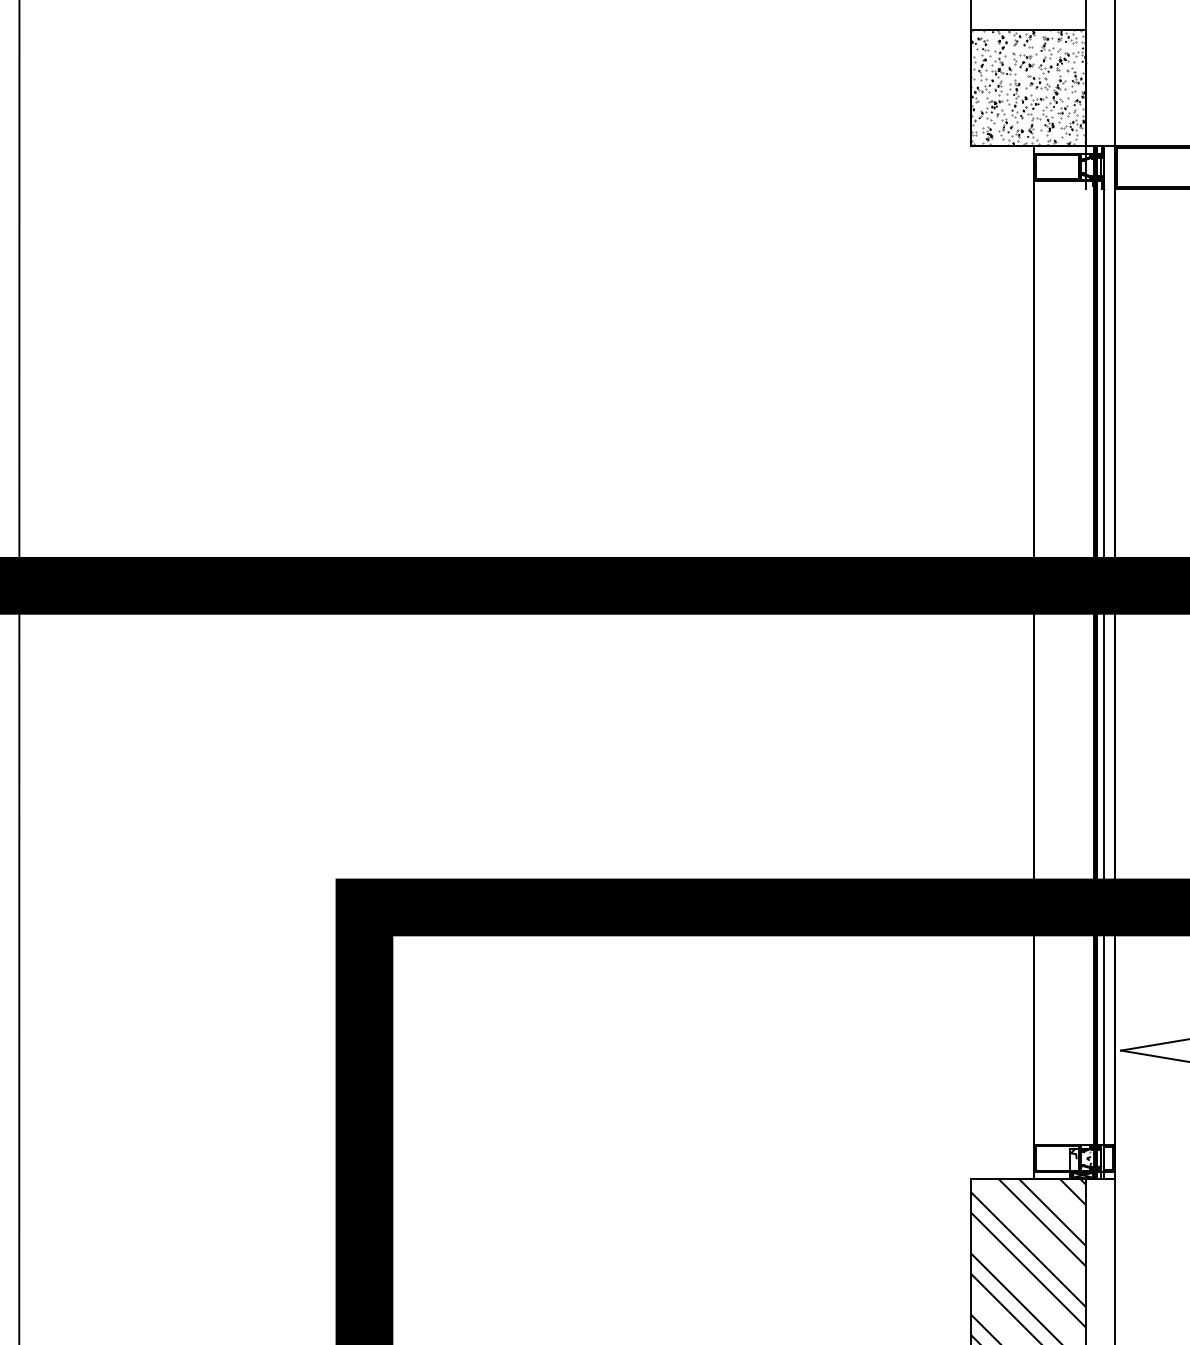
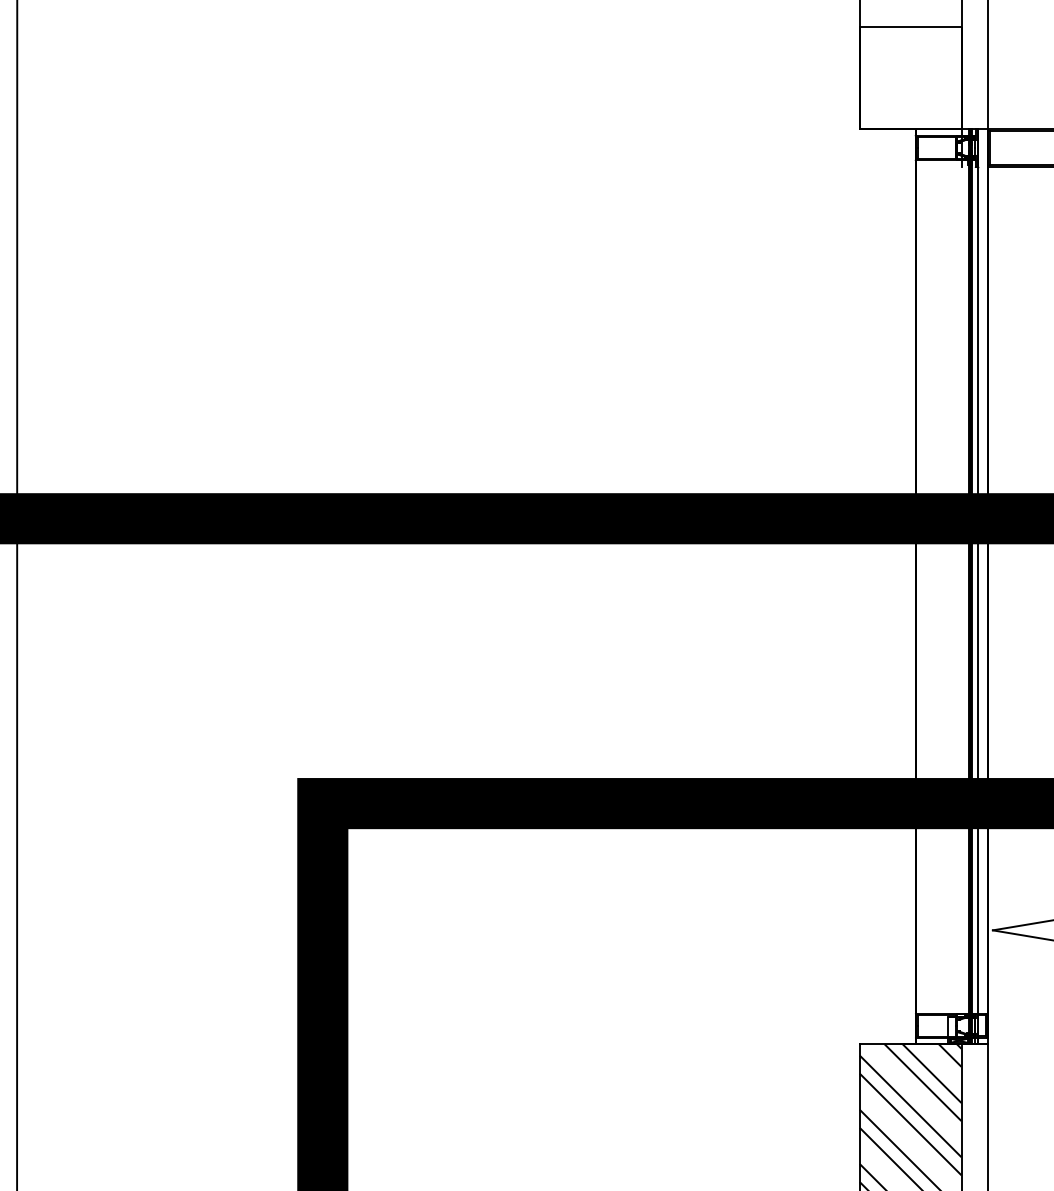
hatch: (1028, 87) -> (910, 77), removed
hatch: (1084, 1161) -> (960, 1028), removed

